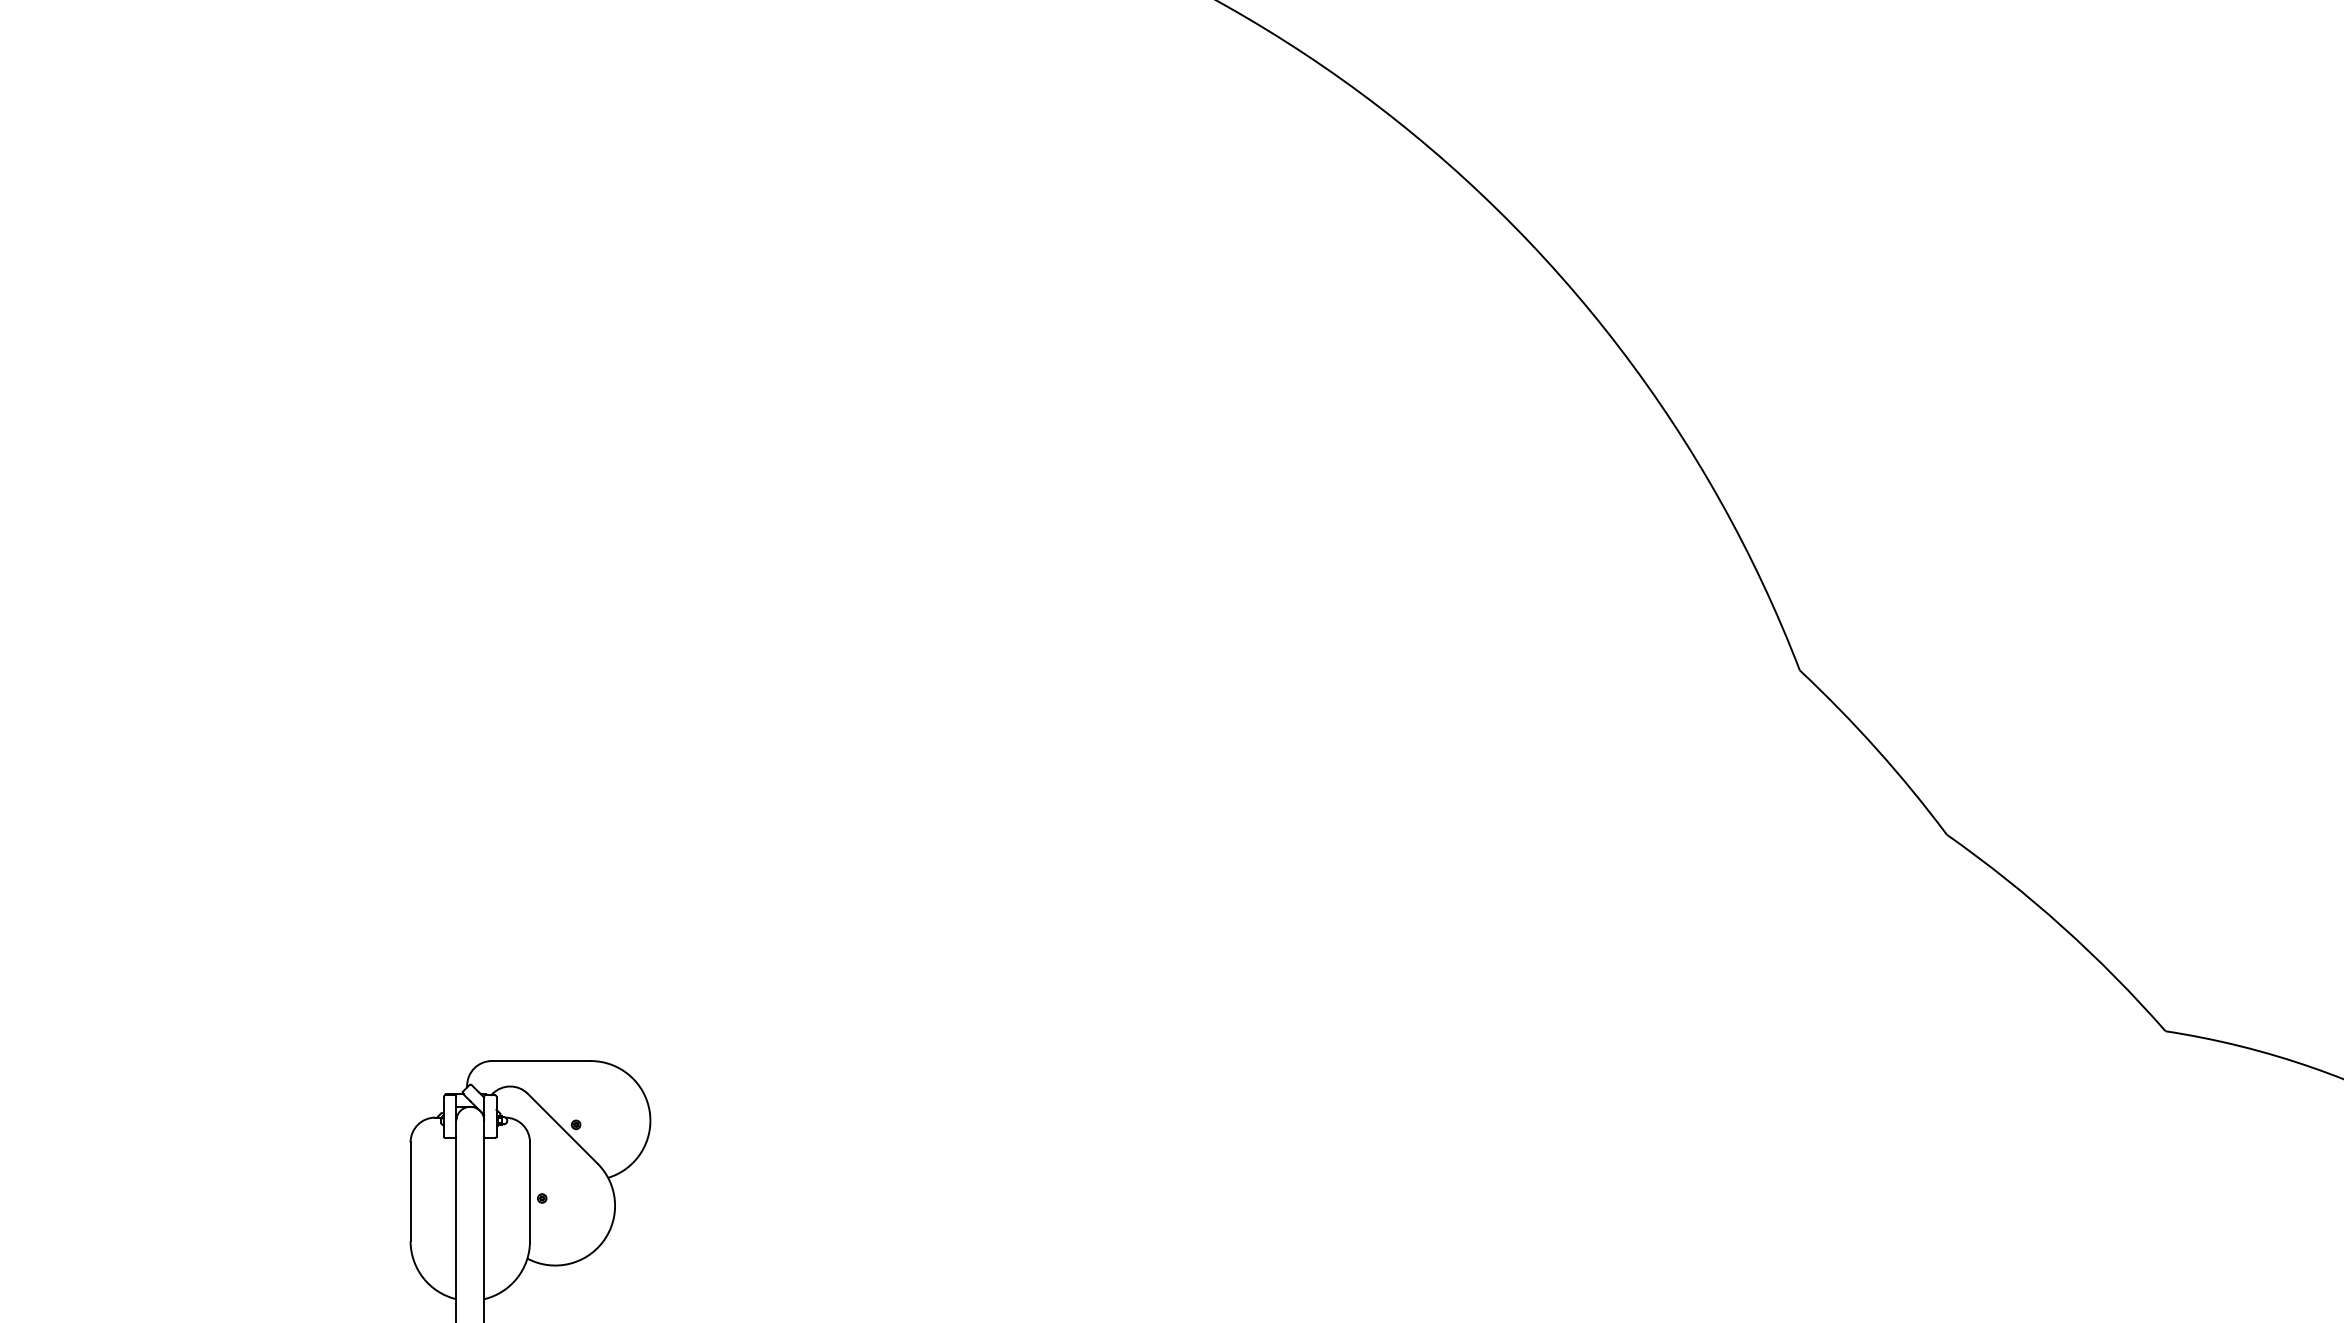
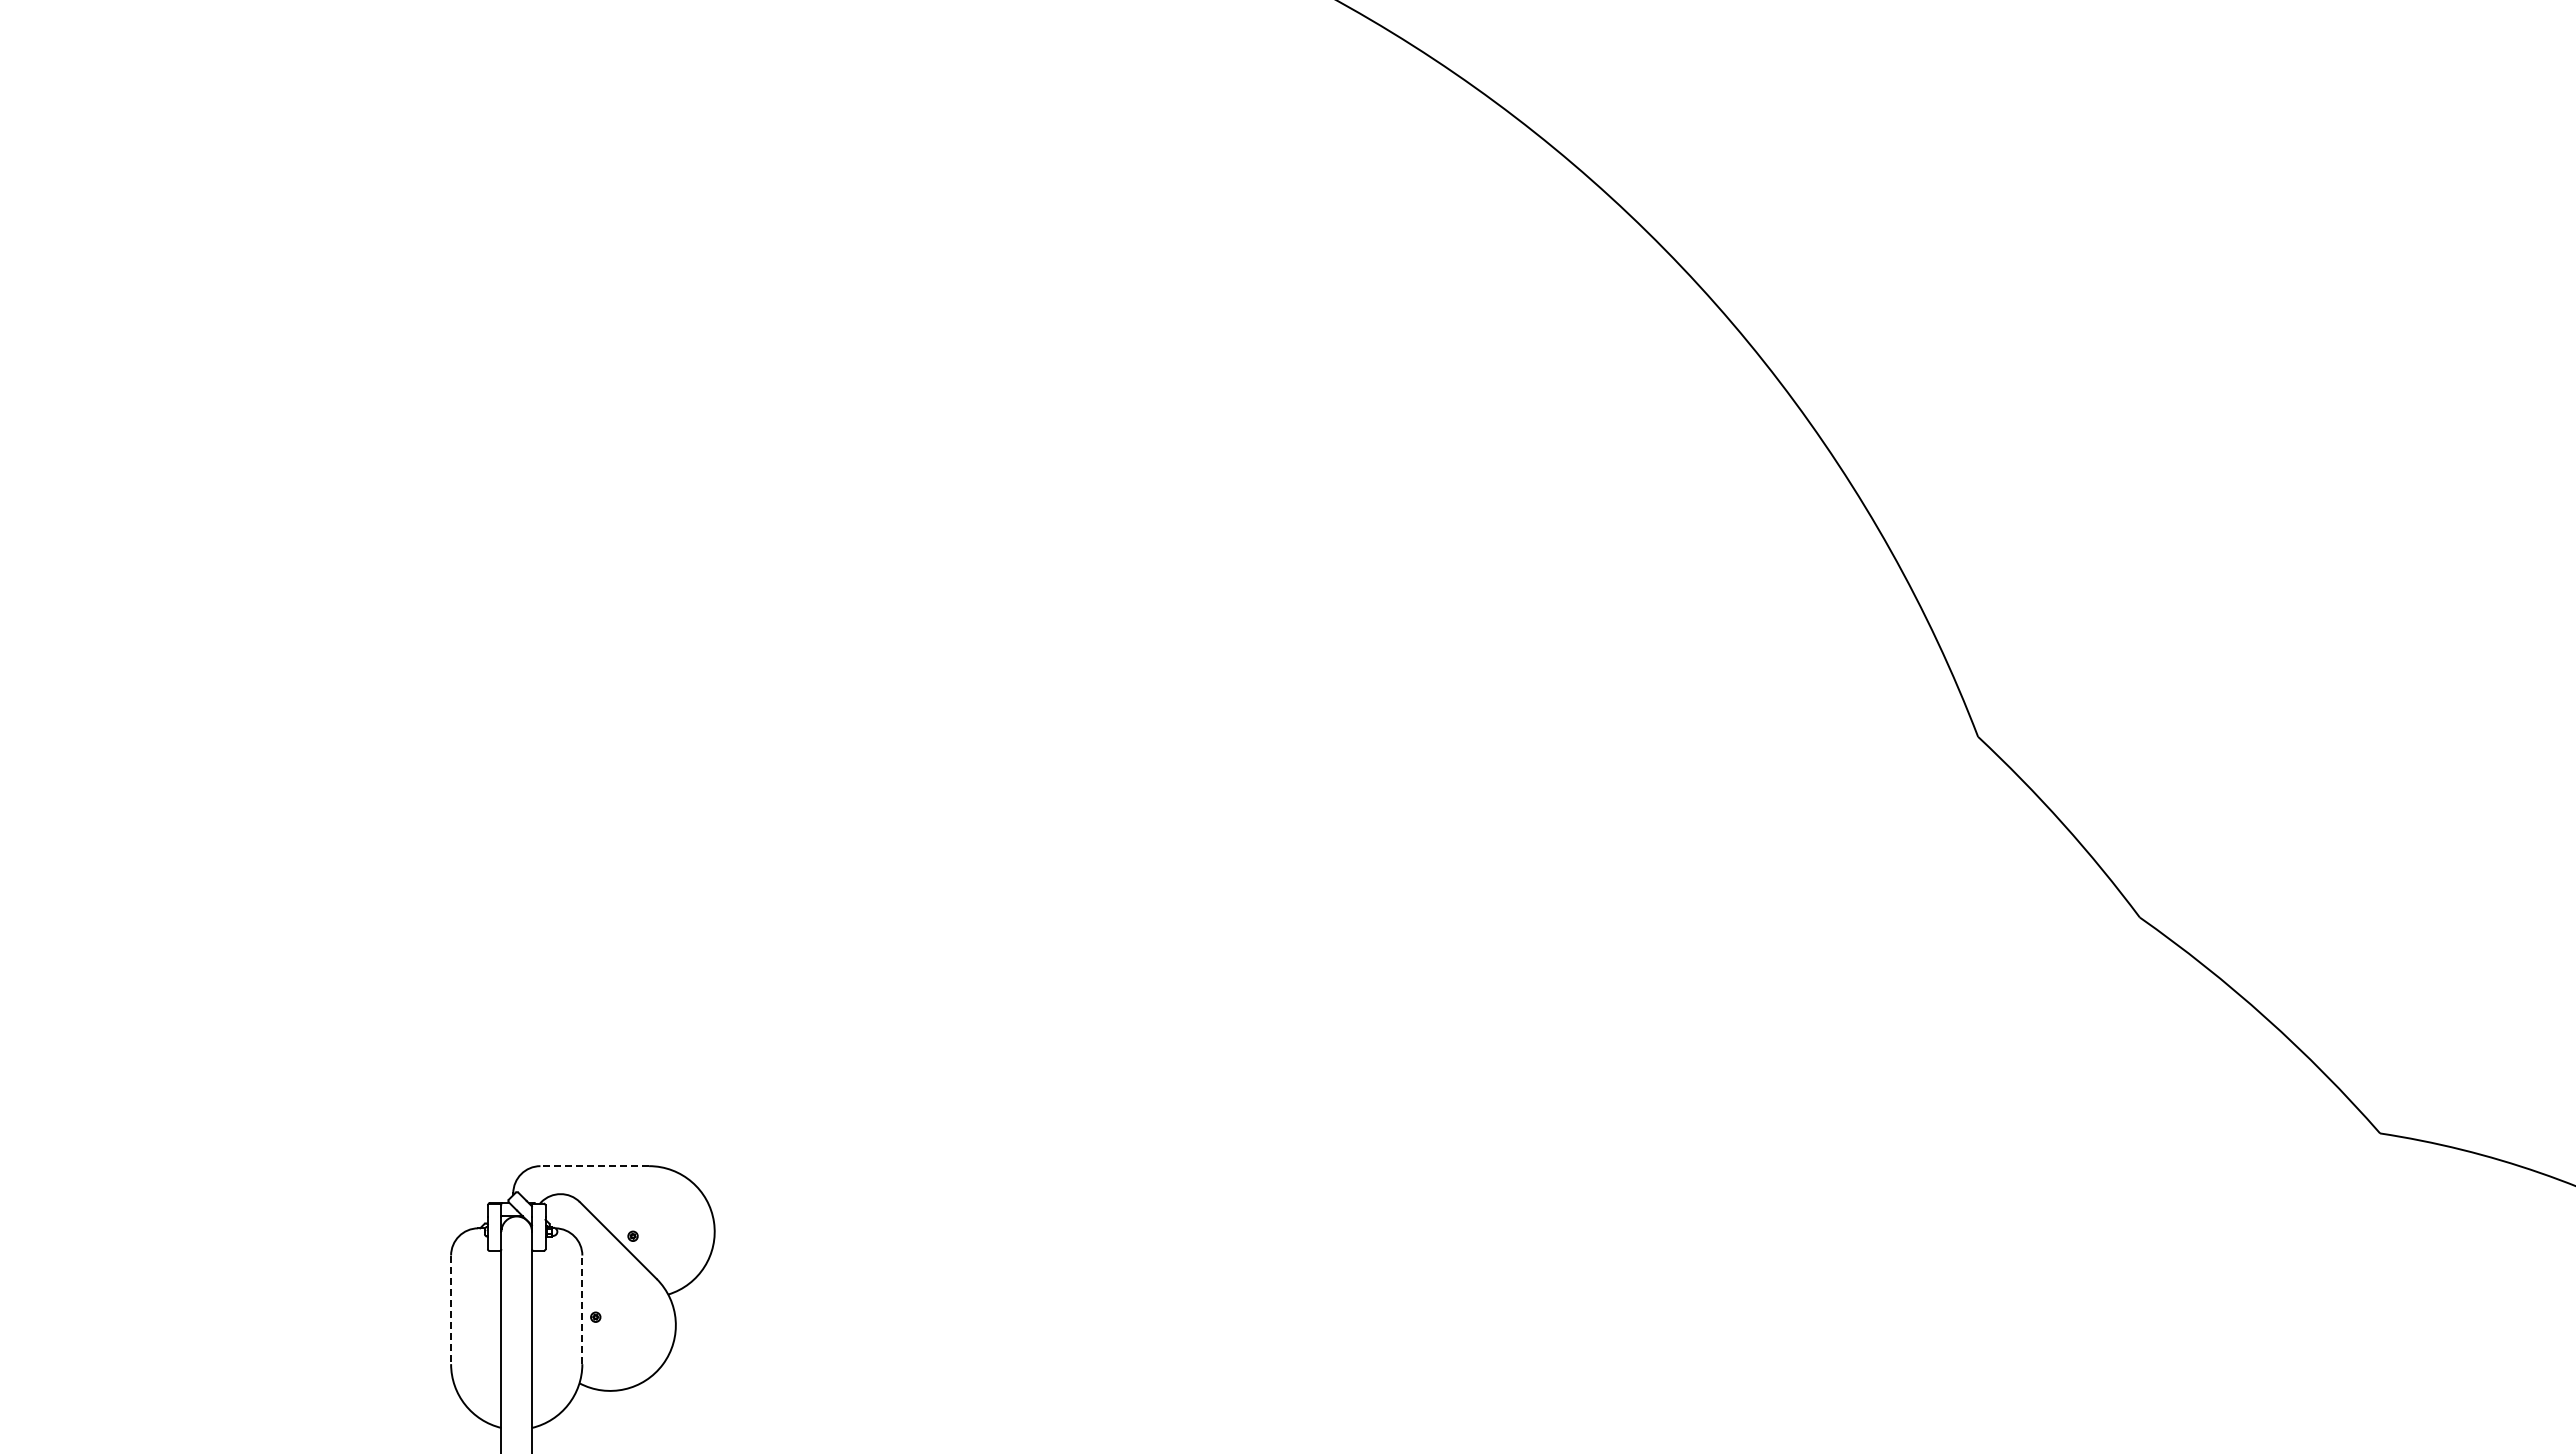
line: (541, 1061) -> (594, 1166), solid -> dashed
line: (530, 1191) -> (582, 1309), solid -> dashed
line: (410, 1192) -> (451, 1310), solid -> dashed

